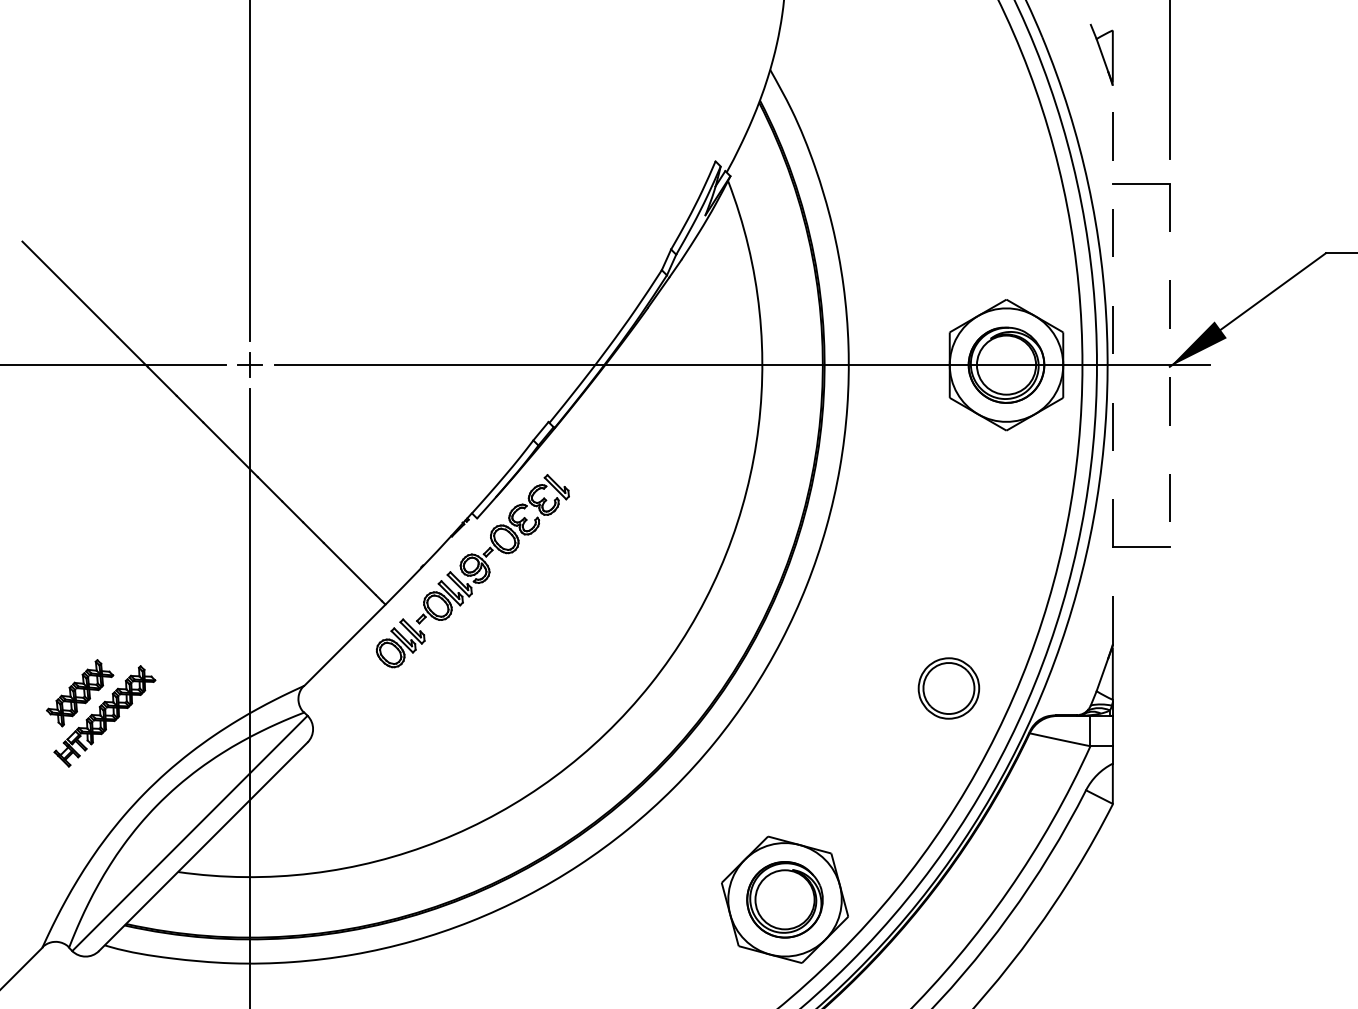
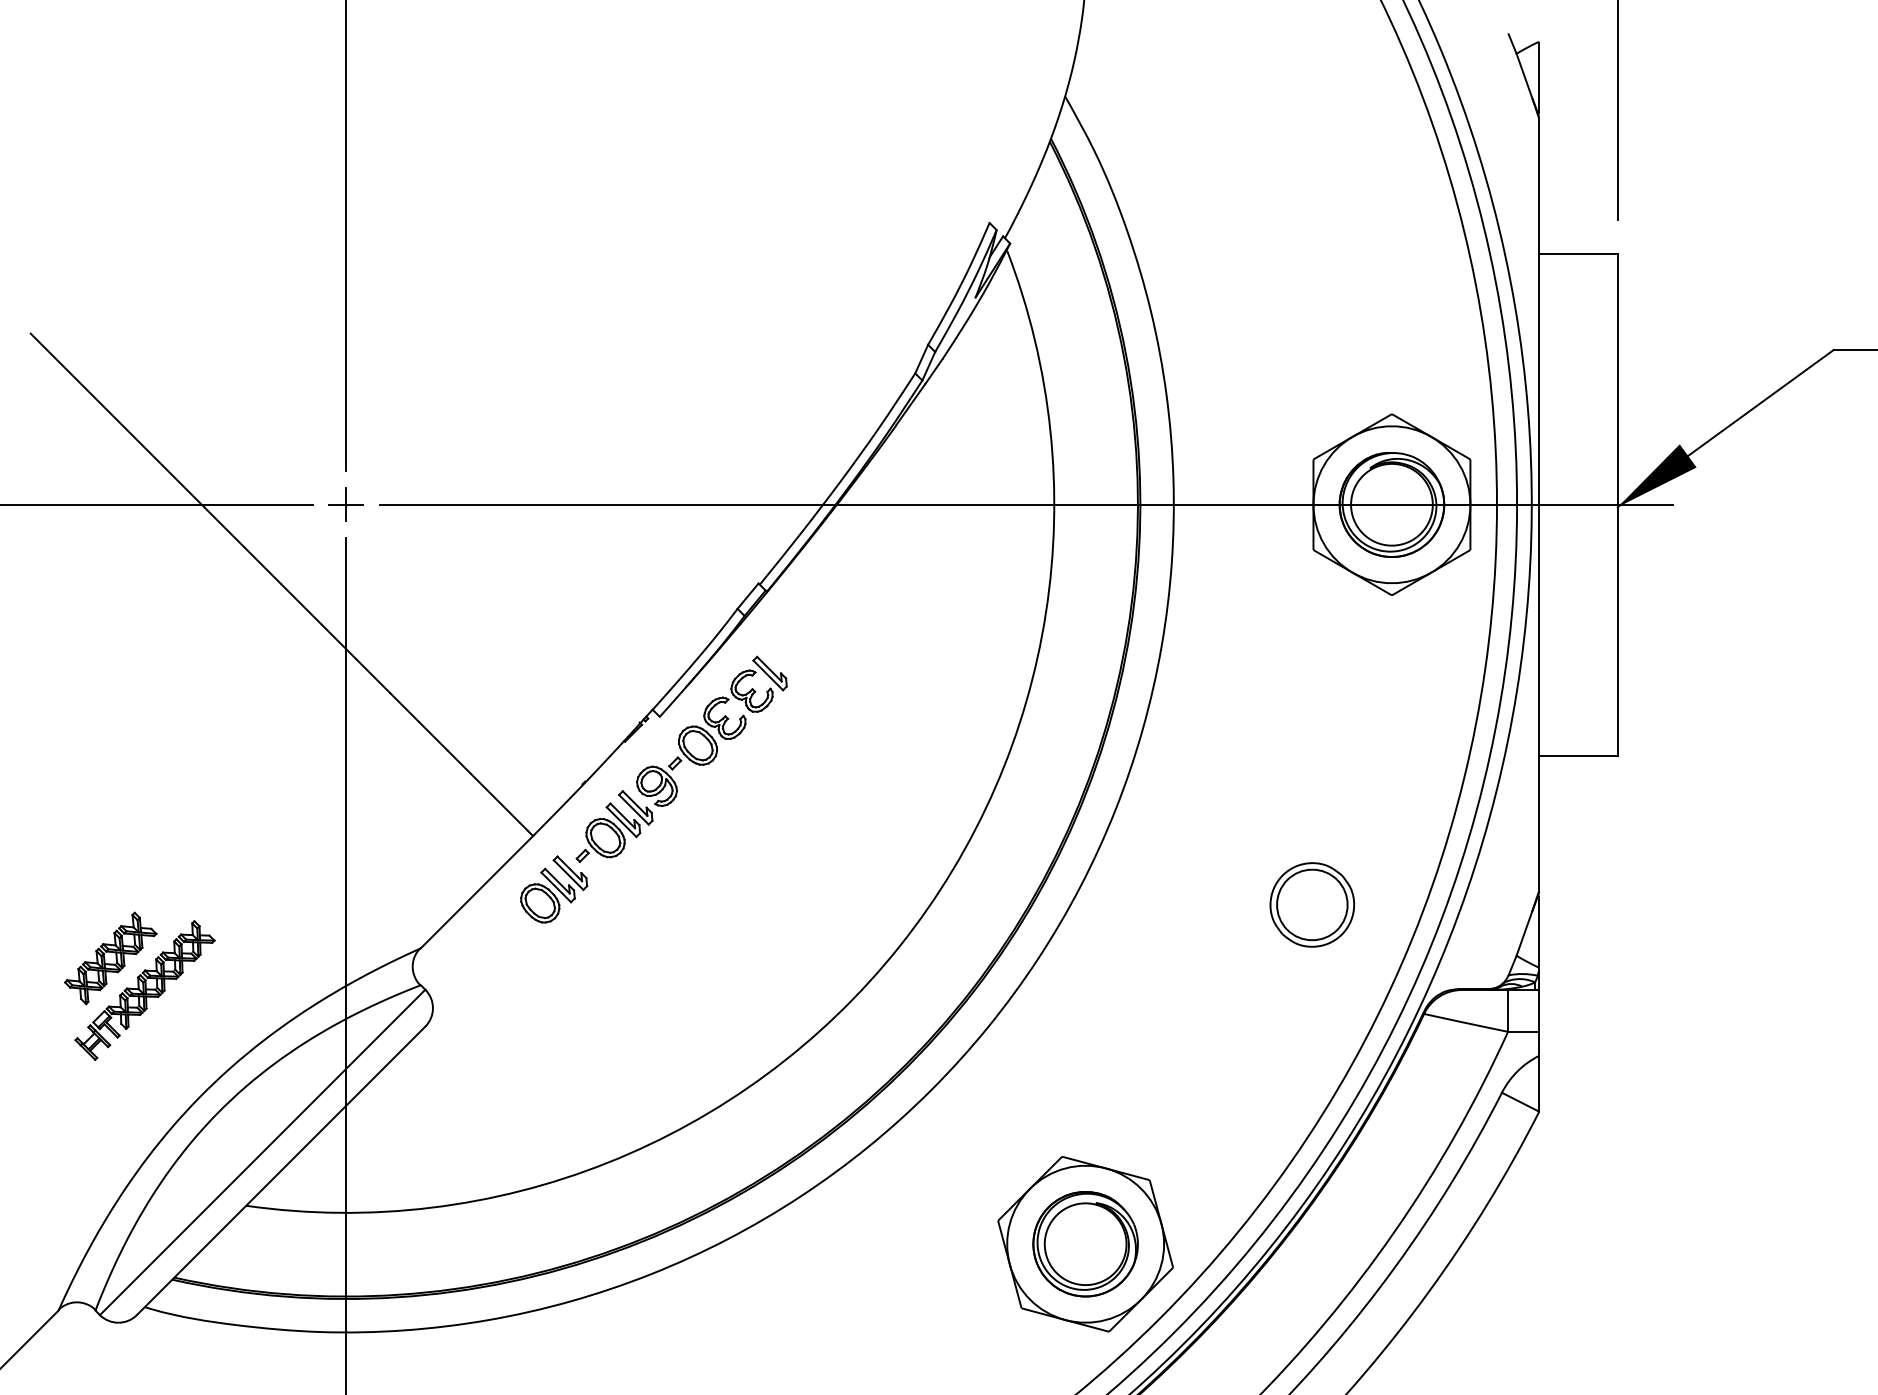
line: (1112, 364) -> (1538, 503), dashed -> solid
line: (1169, 365) -> (1617, 505), dashed -> solid
part: (948, 688) -> (1311, 904), moved

